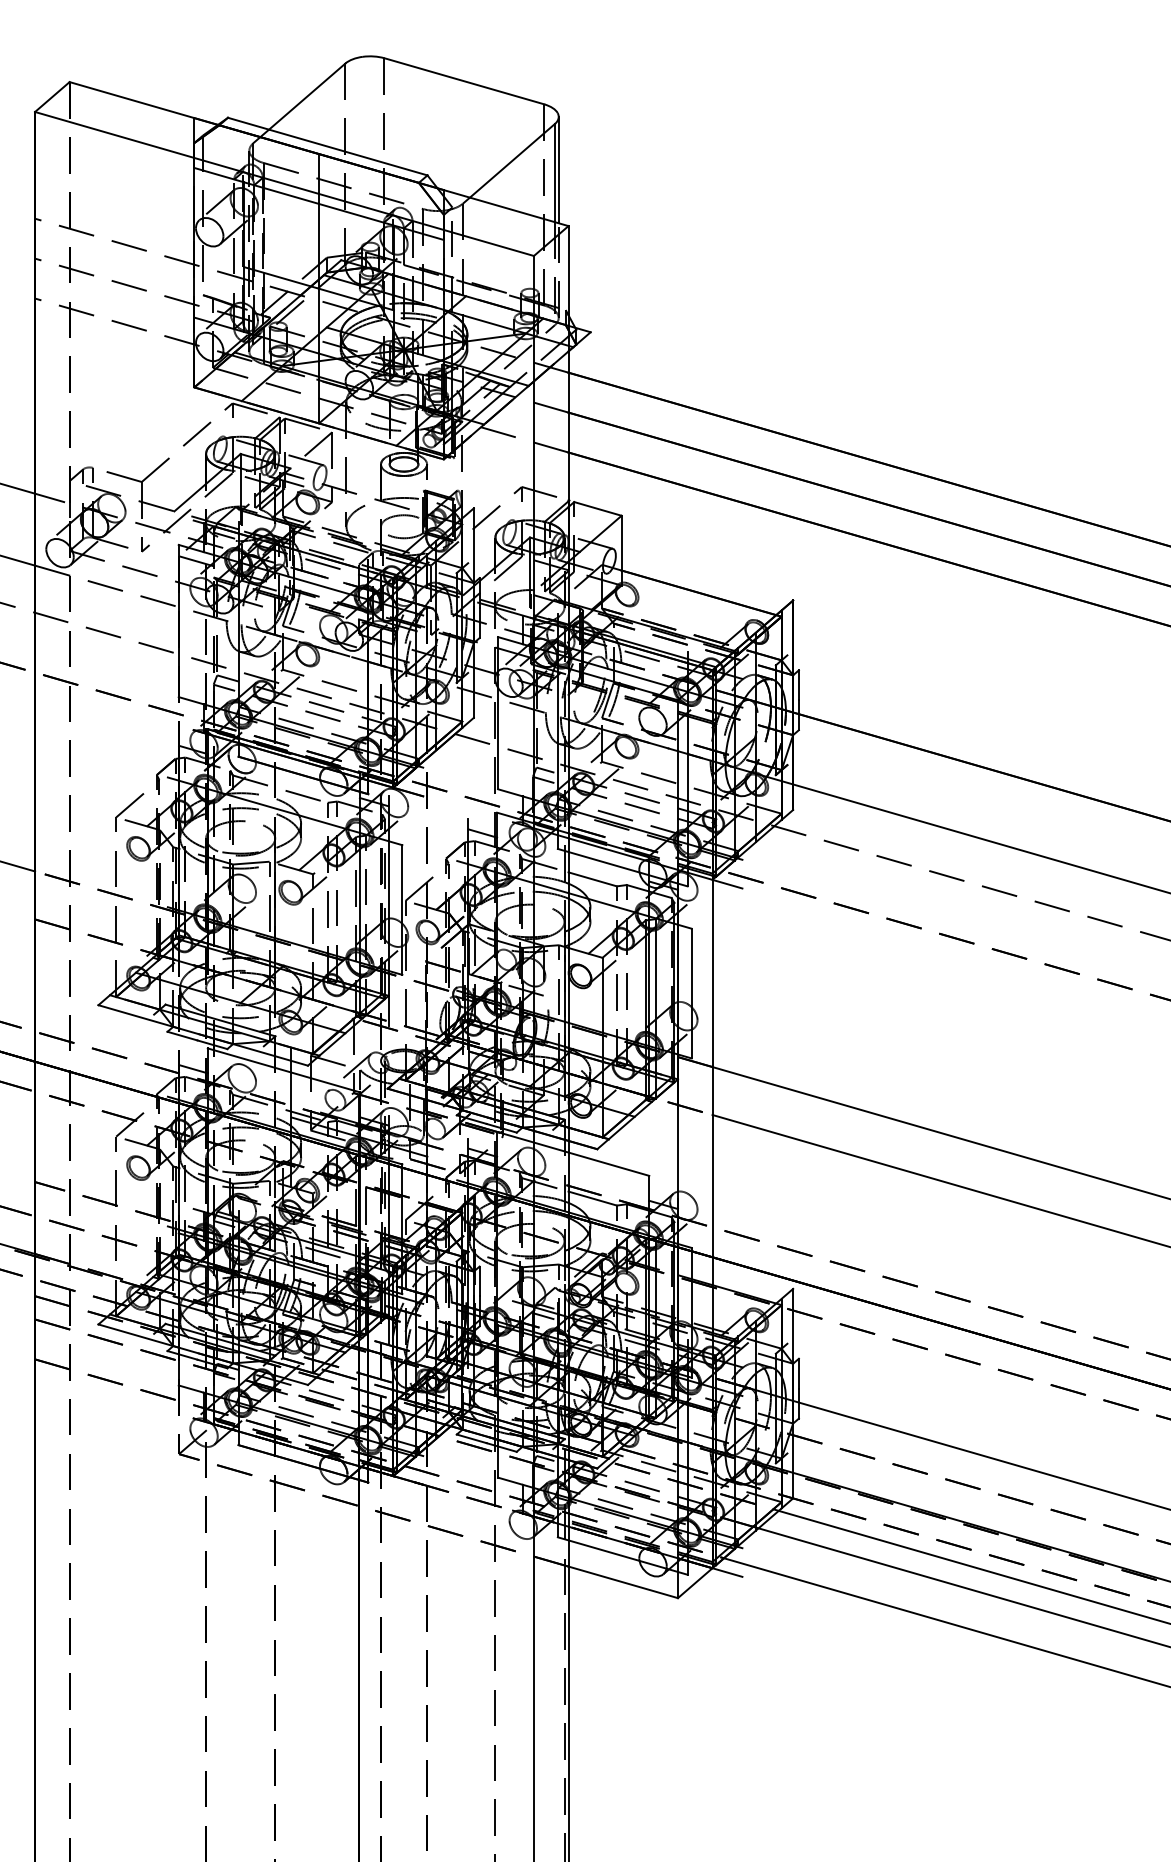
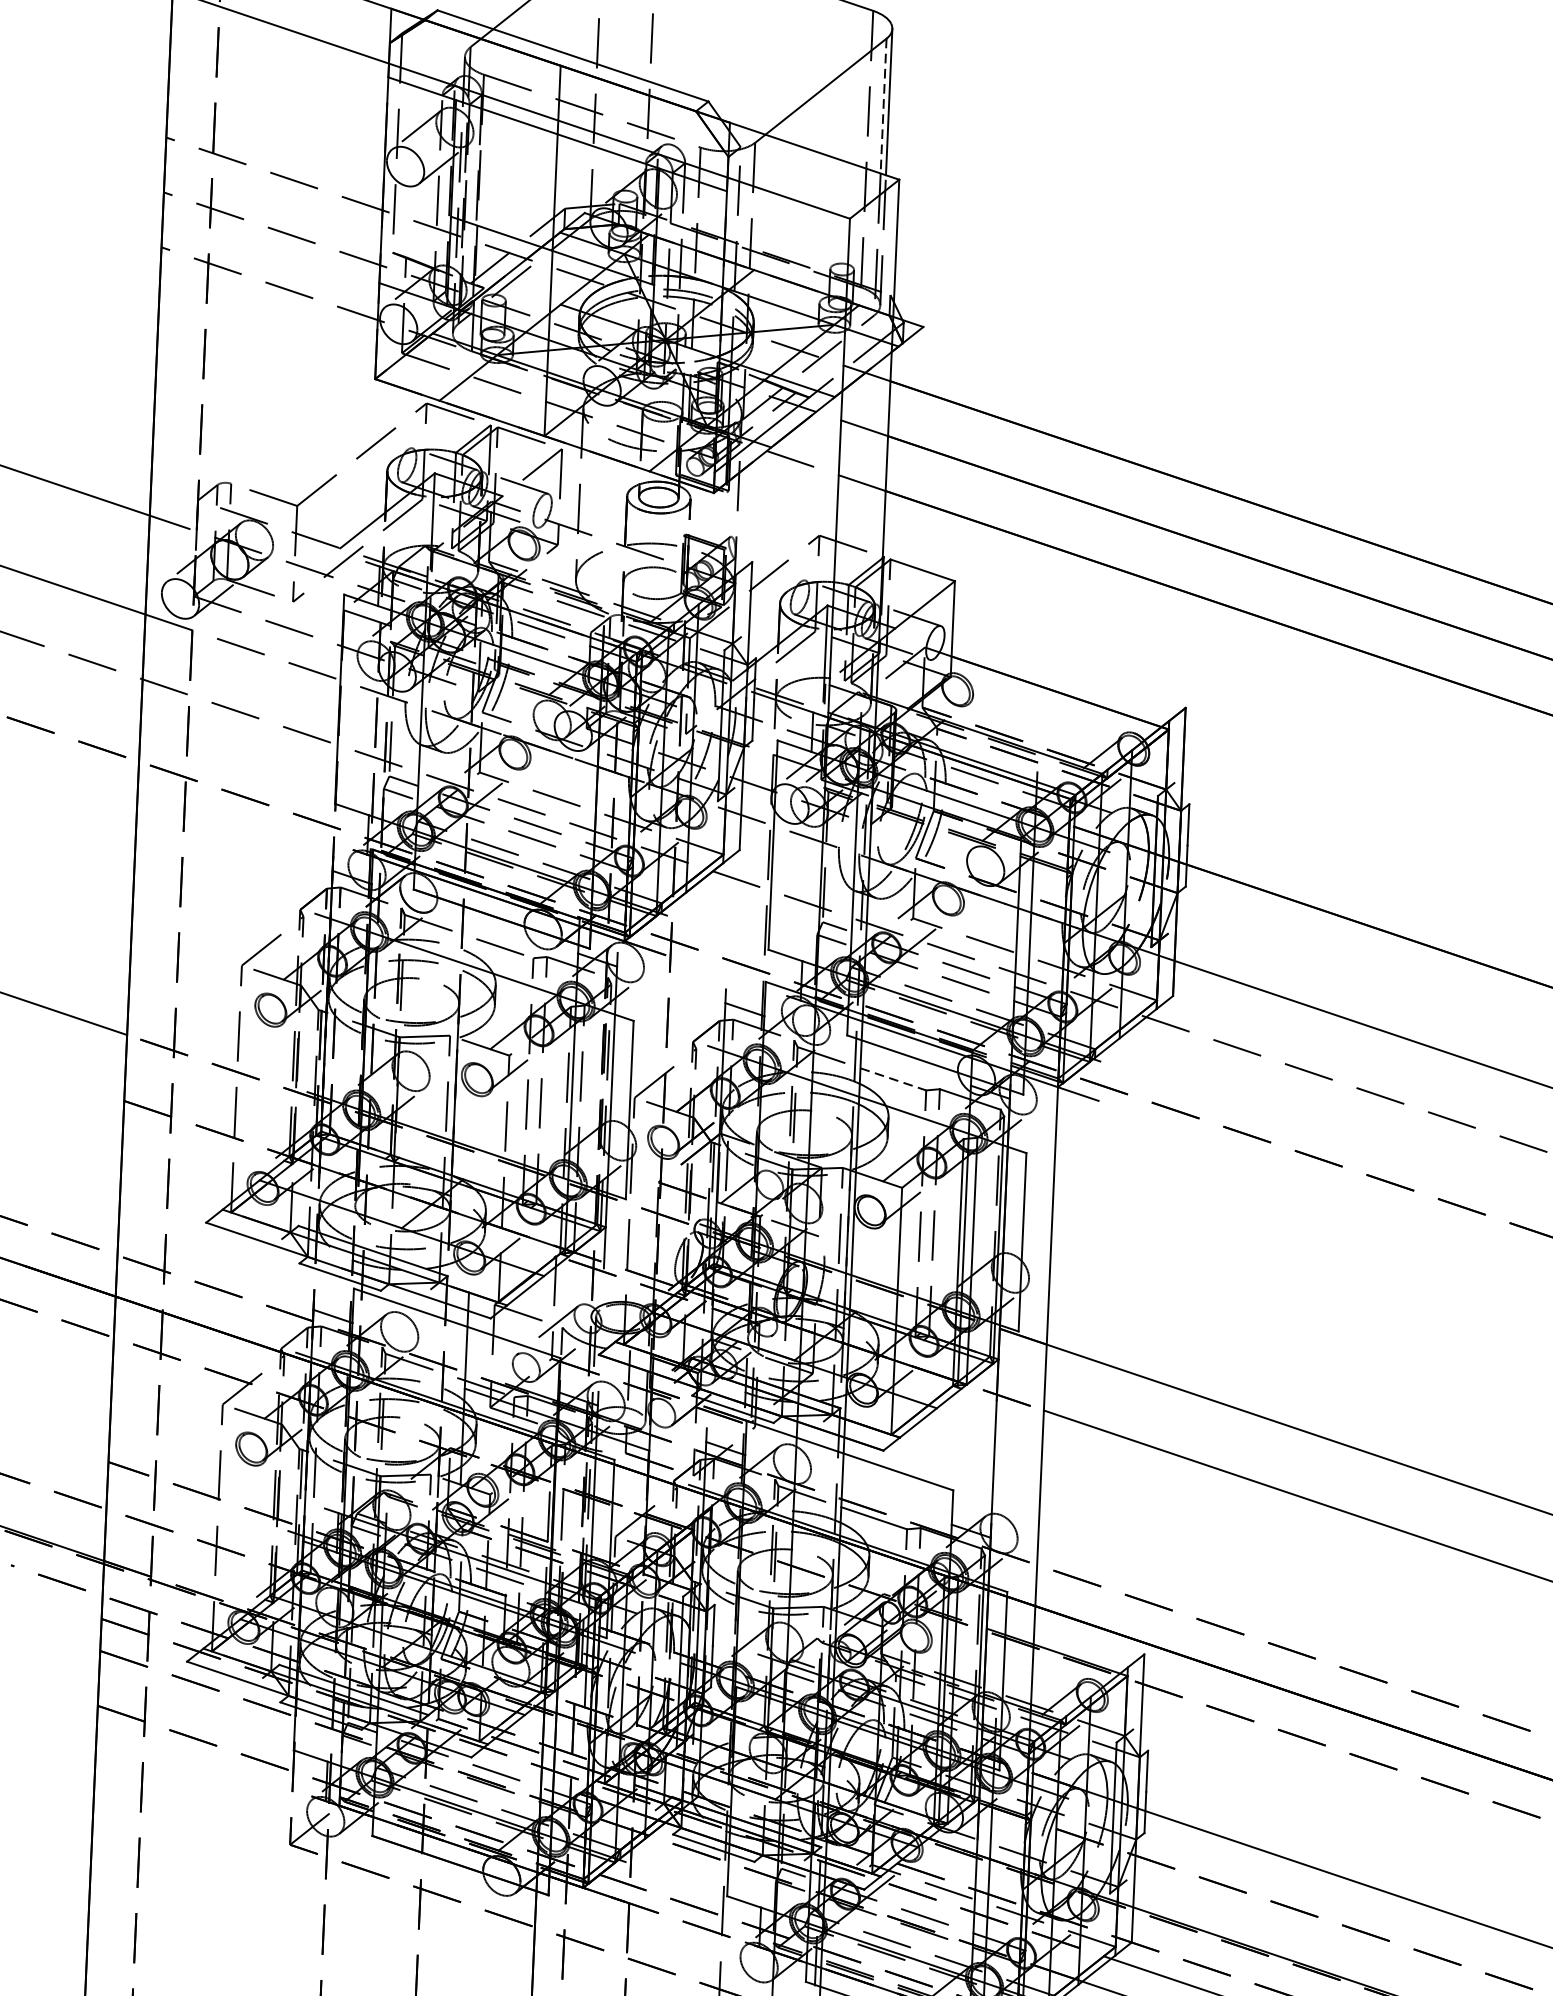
line: (554, 173) -> (883, 106), solid -> dashed
line: (593, 879) -> (894, 1079), solid -> dashed

